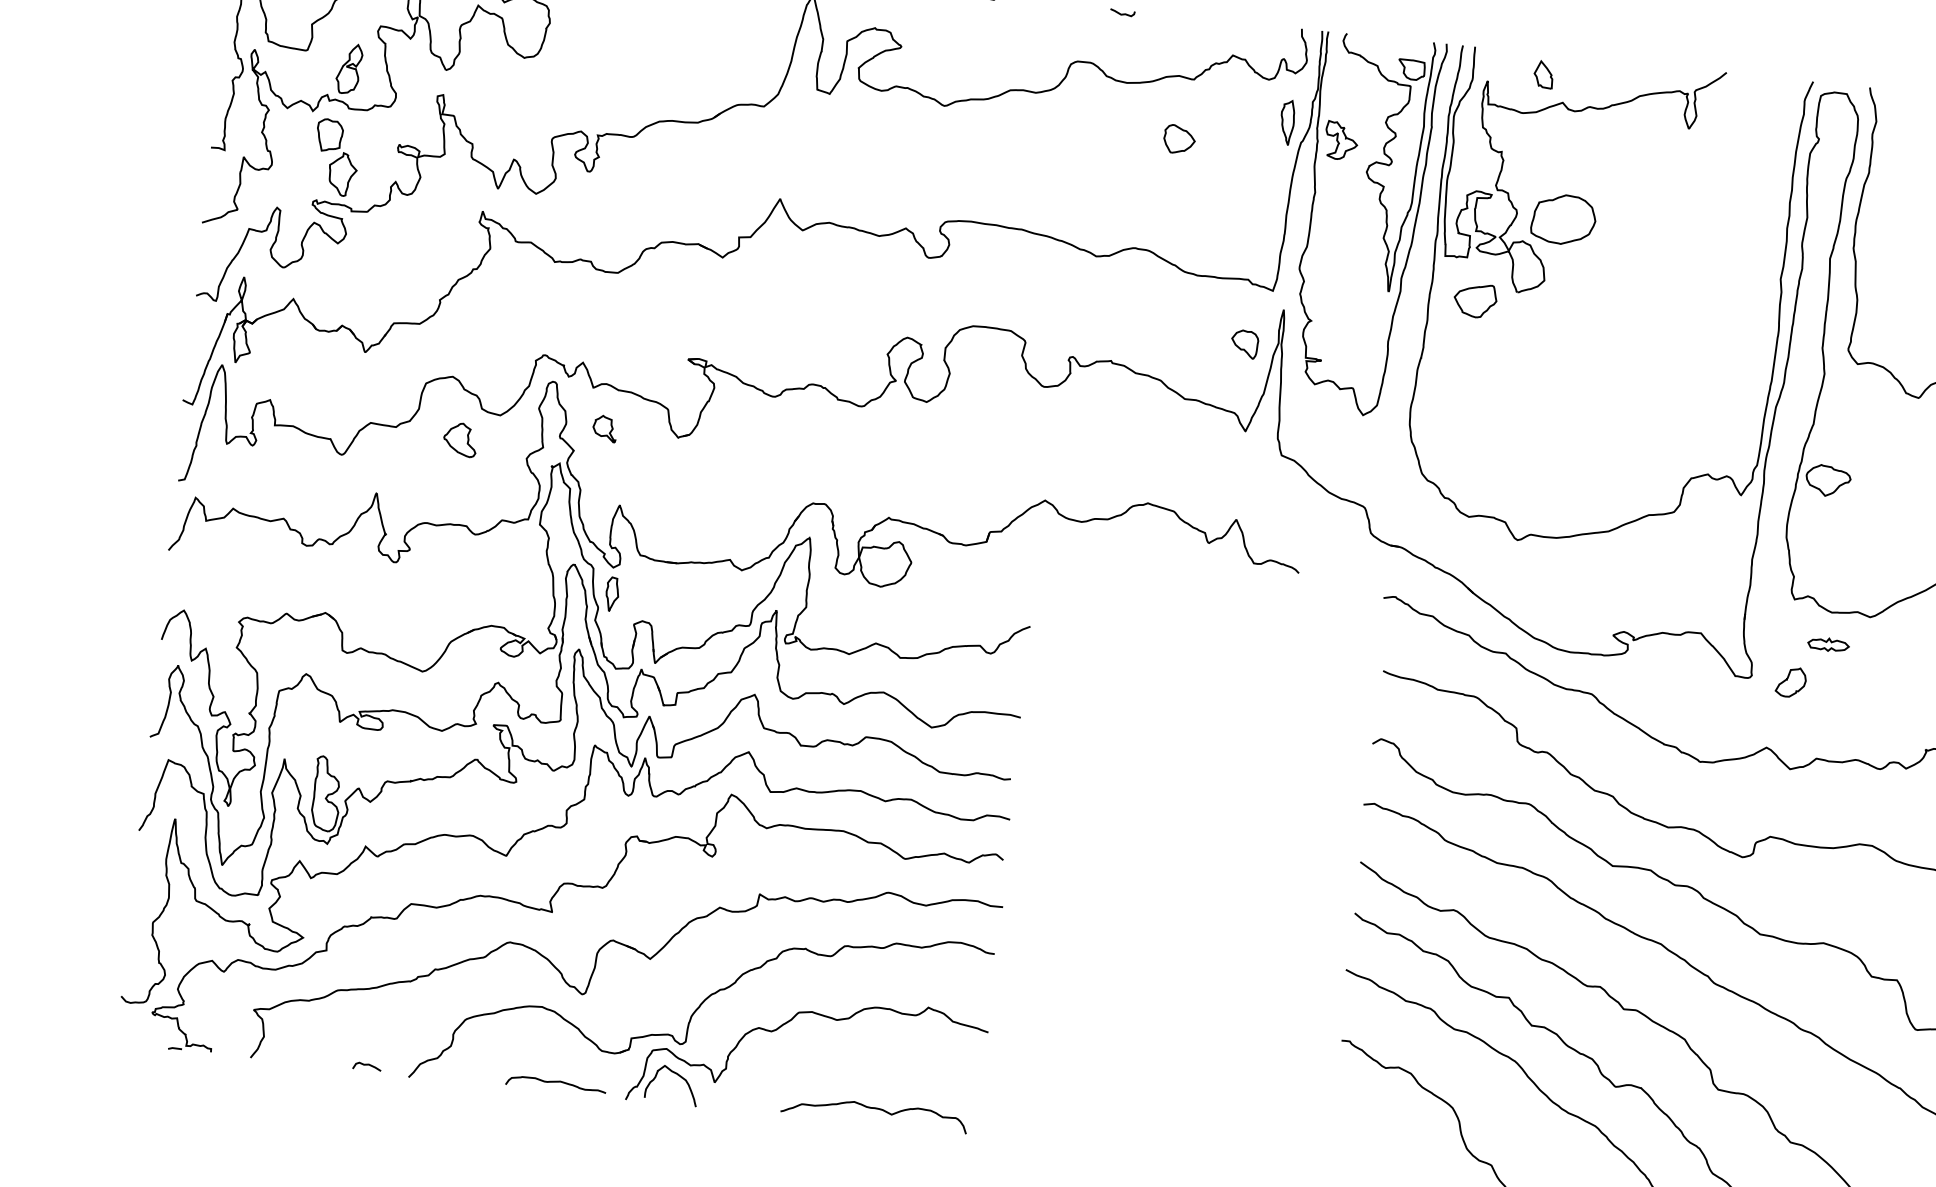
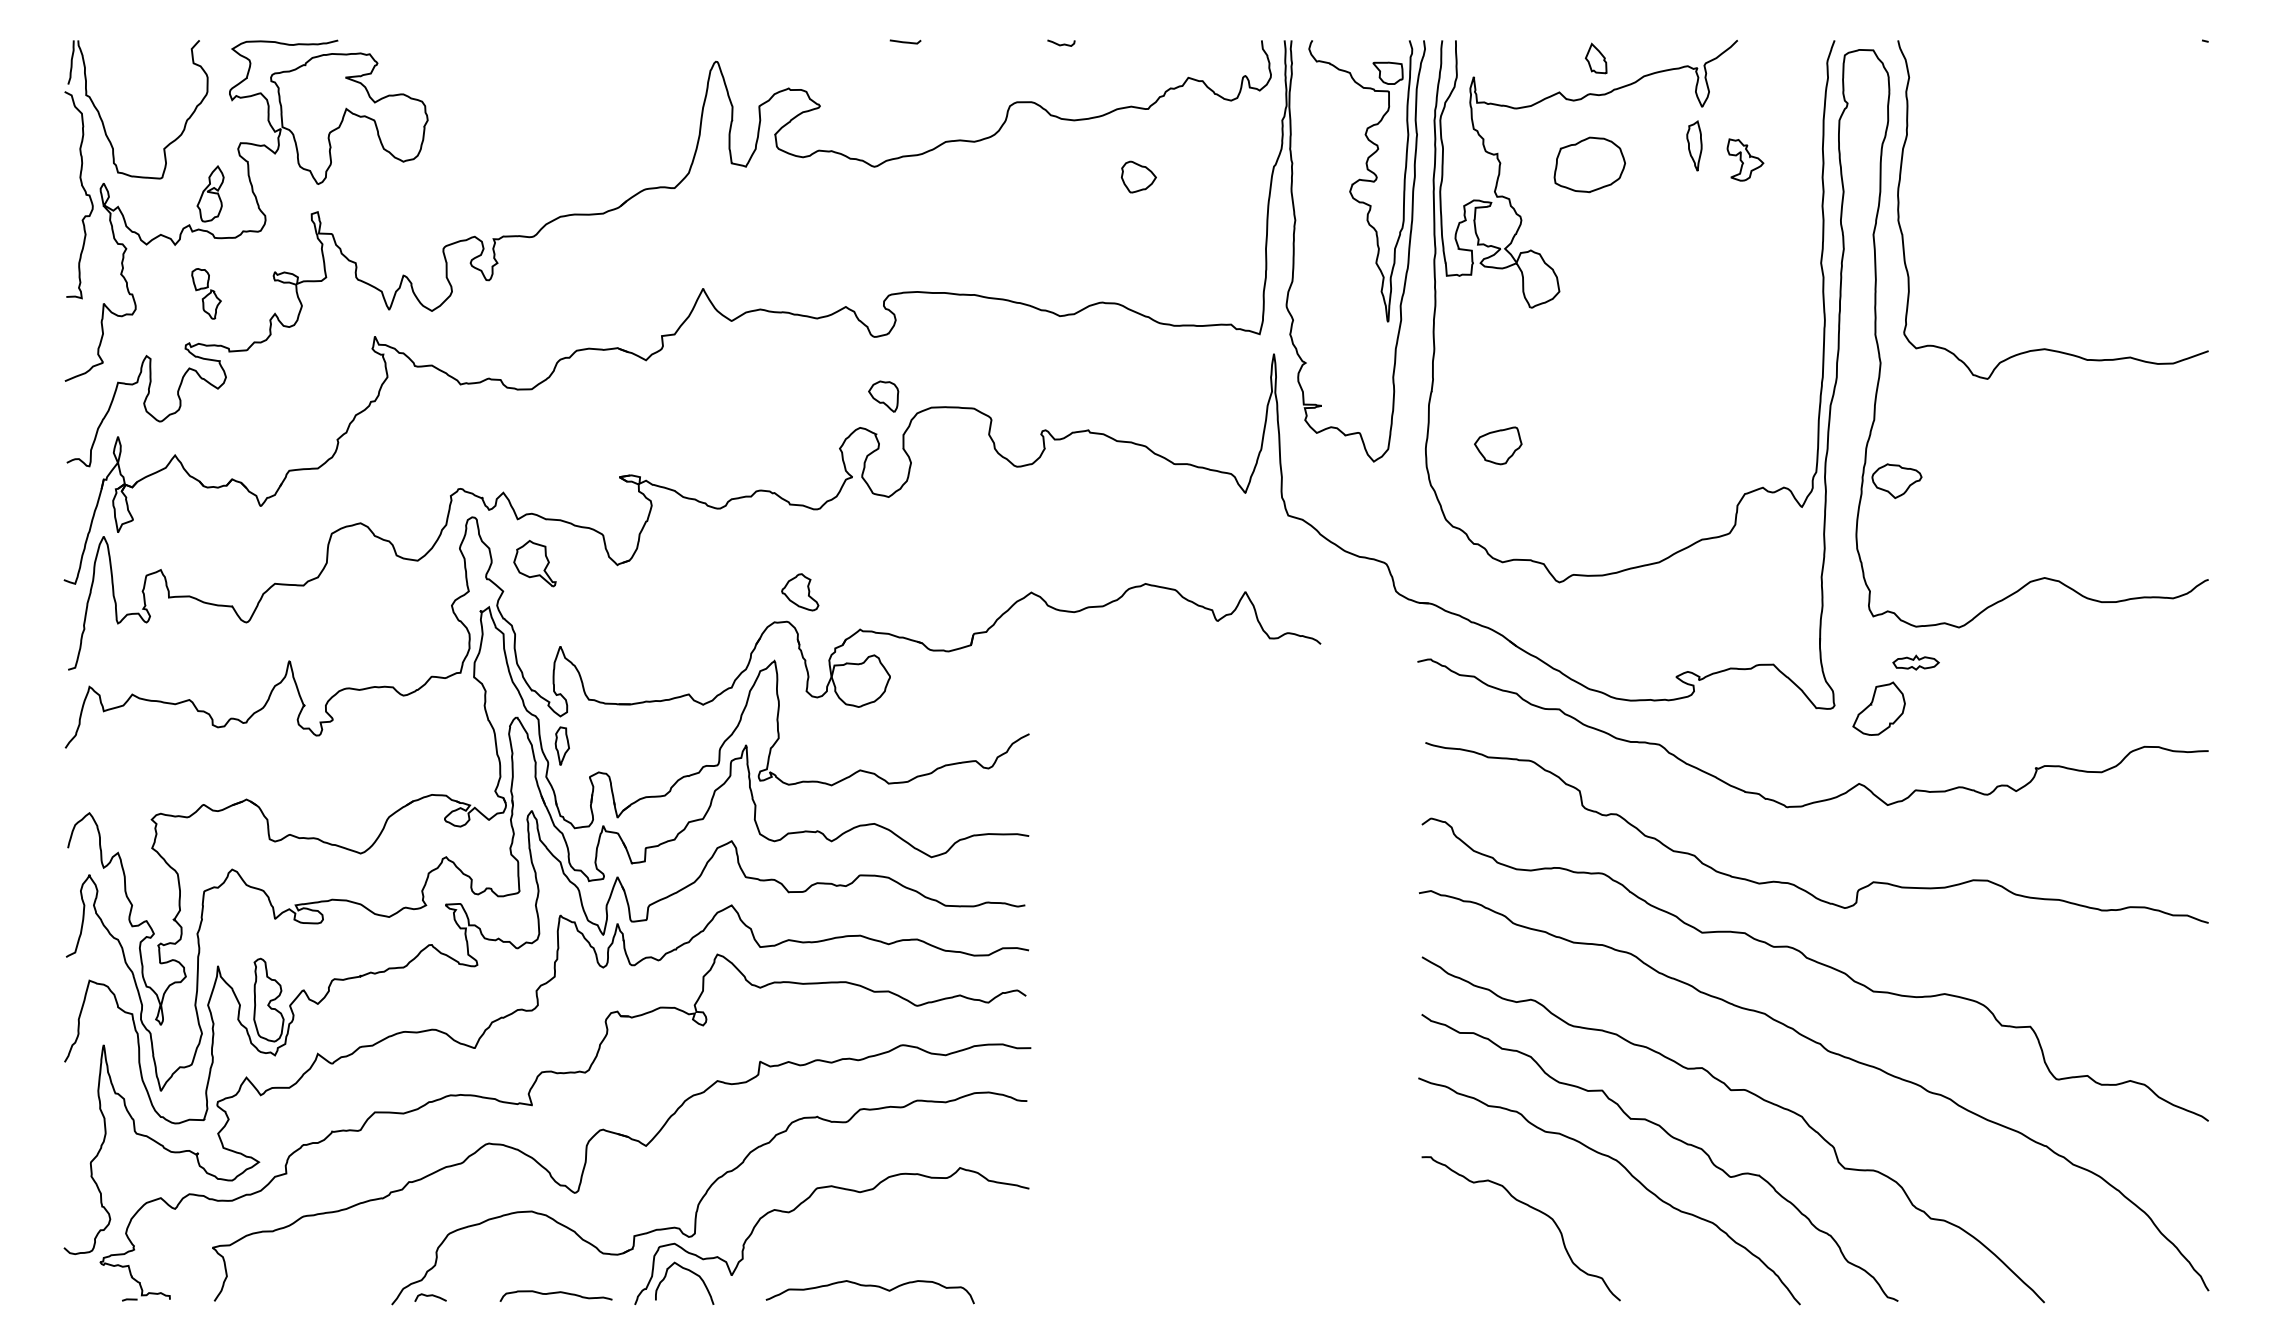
part: (1543, 74) -> (1595, 58), moved
part: (1287, 122) -> (1694, 145), moved
part: (1341, 140) -> (1745, 159), moved
part: (336, 157) -> (206, 293), size x0.6
part: (1563, 219) -> (1589, 164), moved
part: (1475, 300) -> (1498, 445), moved
part: (1244, 344) -> (883, 396), moved
part: (605, 428) -> (535, 563), size x1.6
part: (460, 440) -> (800, 592), moved
part: (1790, 682) -> (1878, 708), size x1.6
curve: (367, 1065) -> (430, 1296), moved
curve: (874, 1108) -> (869, 1286), moved

